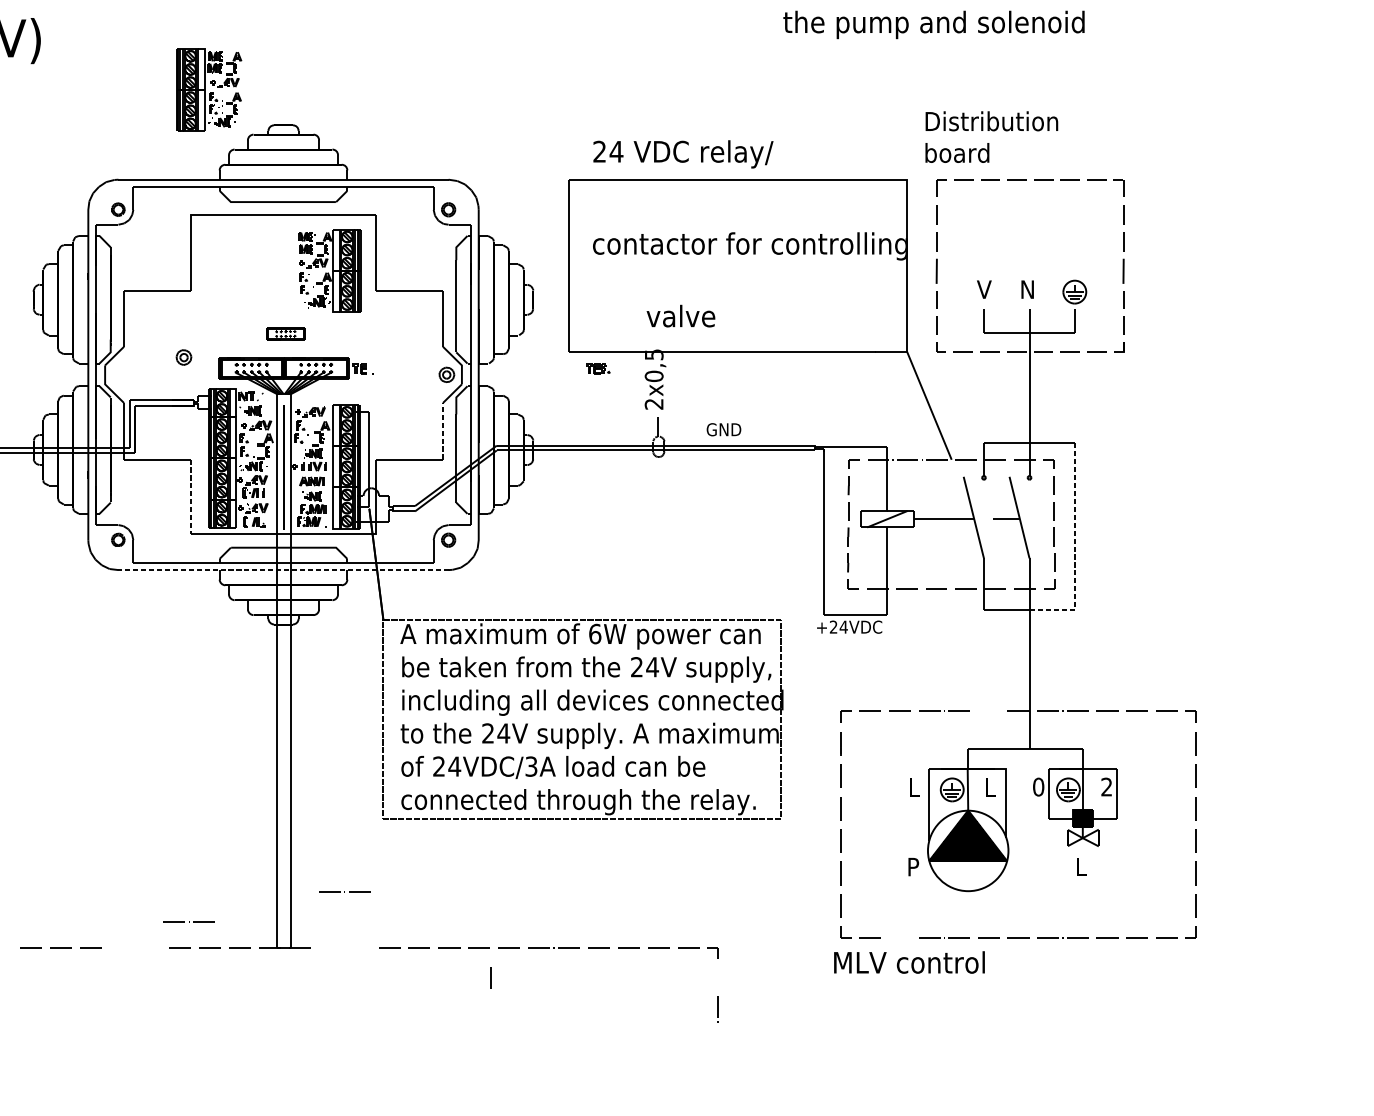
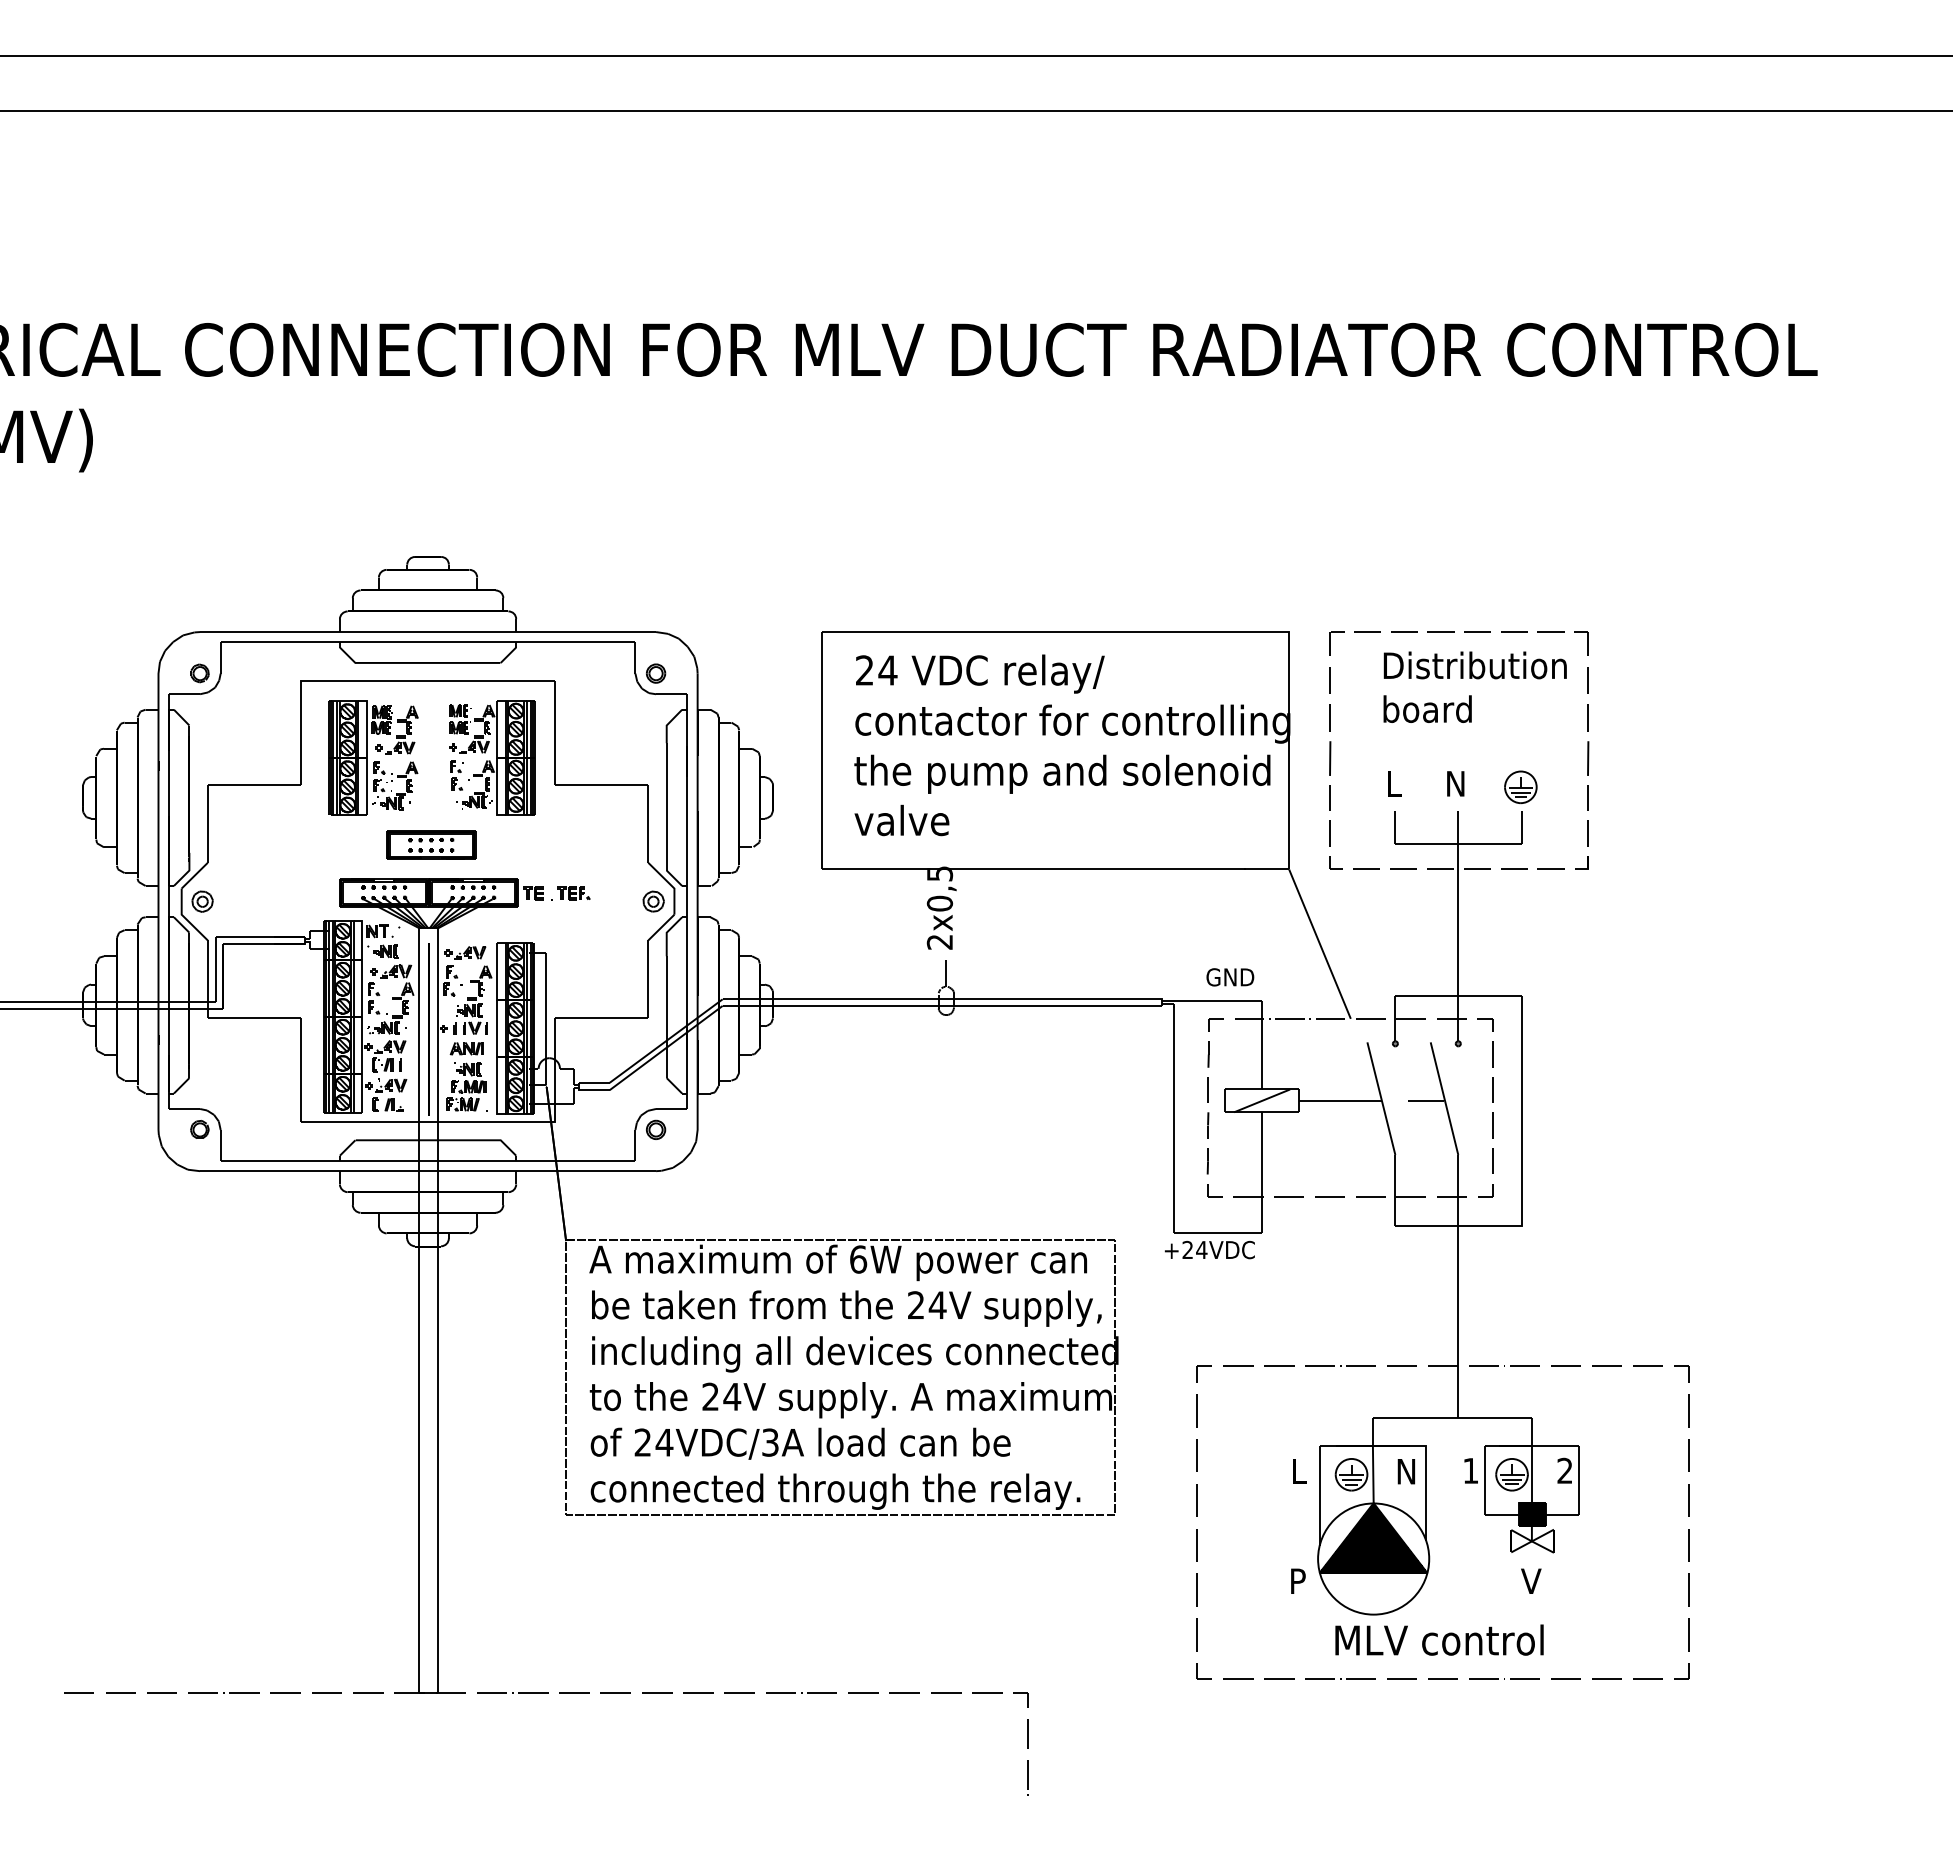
text: (934, 24) -> (1062, 773), moved
part: (209, 89) -> (373, 757), moved
text: (991, 136) -> (1474, 686), moved
text: (683, 153) -> (980, 673), moved
text: (984, 289) -> (1395, 783), V -> L
text: (680, 316) -> (901, 820), moved
part: (286, 333) -> (431, 844), size x1.67
part: (183, 357) -> (202, 901), moved
part: (598, 369) -> (573, 893), moved
text: (724, 429) -> (1230, 977), moved
line: (443, 430) -> (648, 978), dashed -> solid
line: (191, 497) -> (300, 1070), dashed -> solid
line: (1075, 550) -> (1521, 1143), dashed -> solid
line: (283, 570) -> (428, 1171), dashed -> solid
line: (988, 710) -> (1401, 1365), added
text: (1038, 786) -> (1470, 1470), 0 -> 1
text: (992, 787) -> (1406, 1471), L -> N
text: (1082, 866) -> (1531, 1580), L -> V
line: (344, 891) -> (512, 1692), moved
line: (188, 921) -> (223, 1692), moved
line: (900, 937) -> (1279, 1678), added
text: (909, 962) -> (1439, 1639), moved
line: (490, 977) -> (1027, 1733), moved

